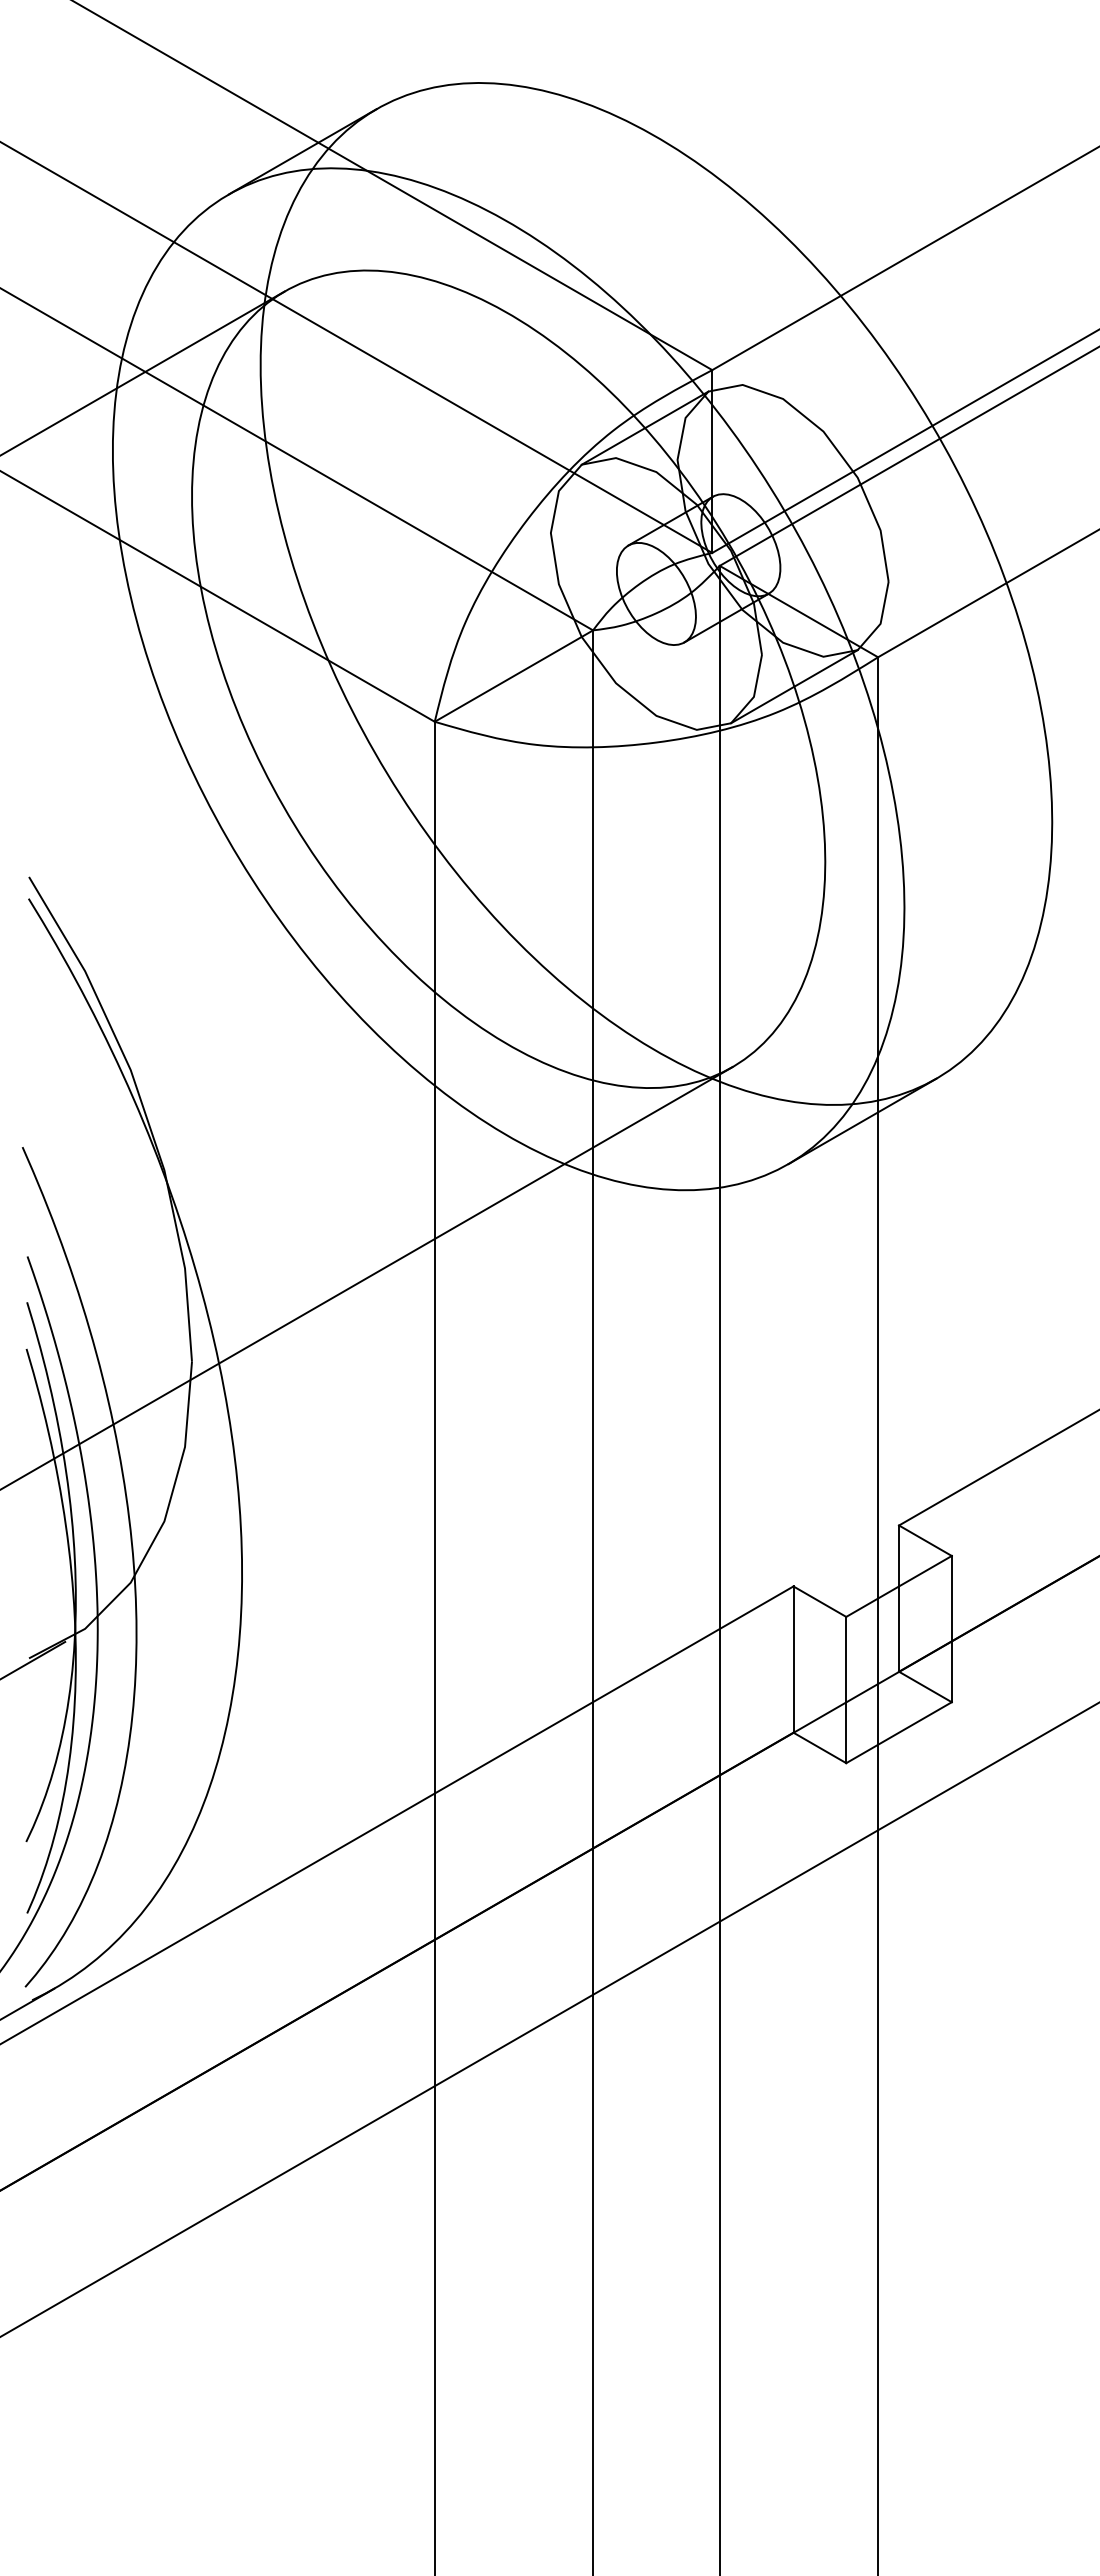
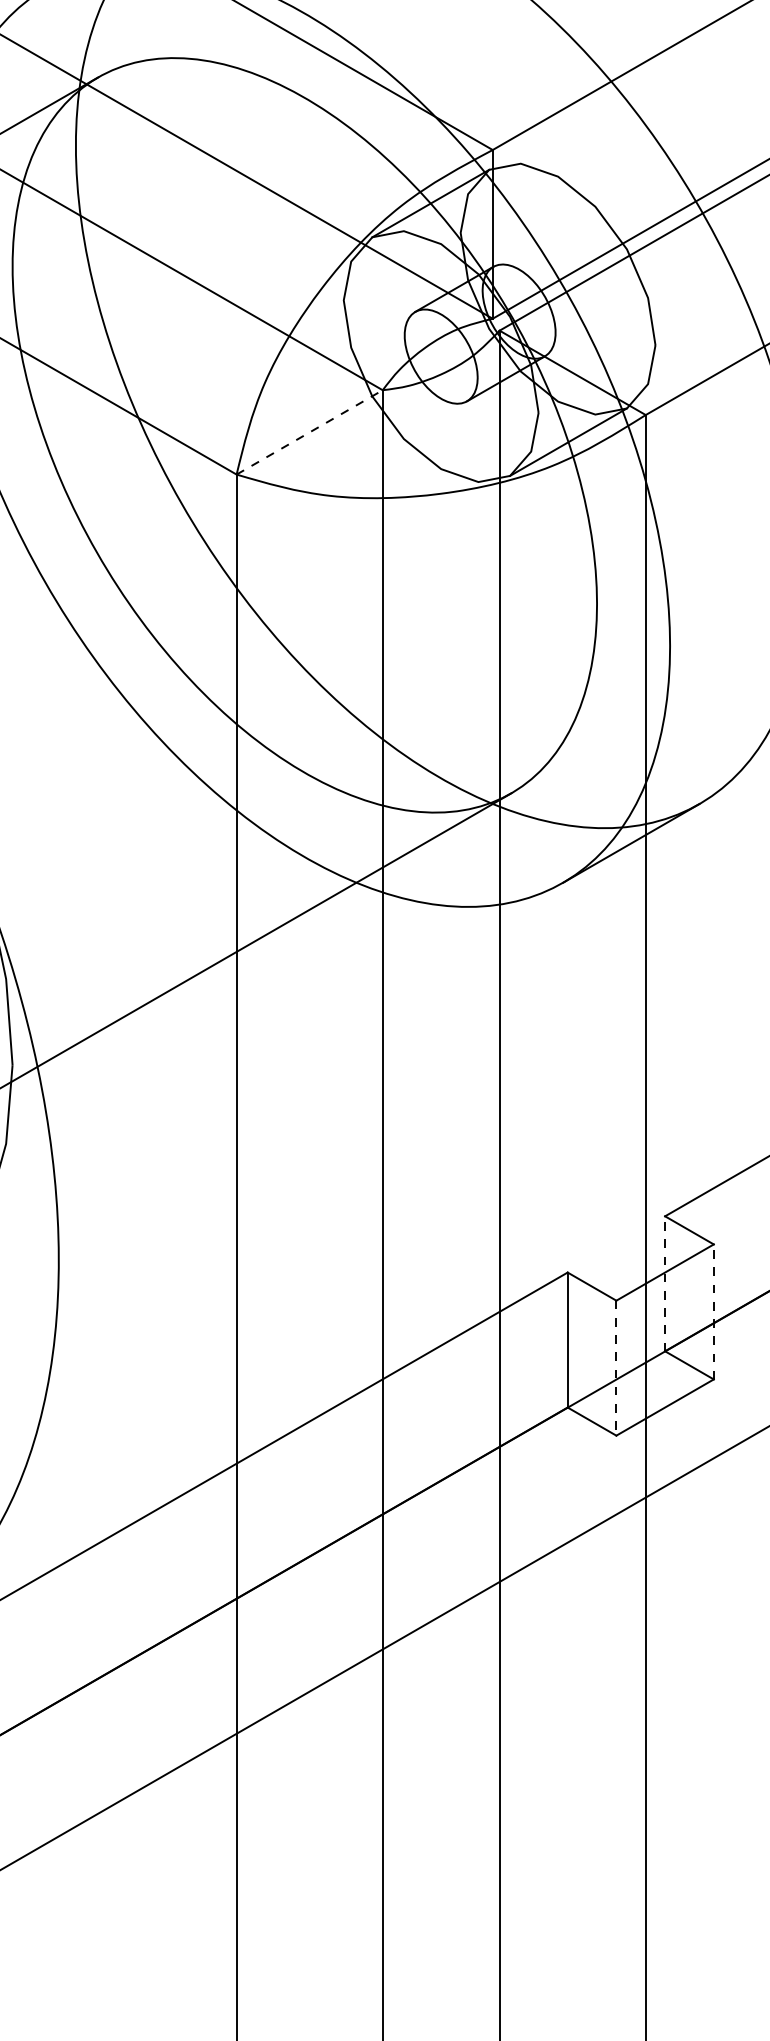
line: (514, 675) -> (310, 431), solid -> dashed
line: (899, 1598) -> (665, 1283), solid -> dashed
line: (951, 1628) -> (713, 1311), solid -> dashed
line: (846, 1690) -> (616, 1368), solid -> dashed

